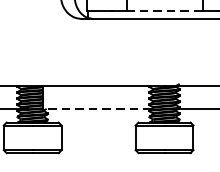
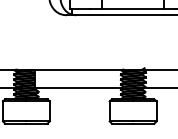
line: (164, 11) -> (133, 9), dashed -> solid
line: (97, 109) -> (78, 88), dashed -> solid

